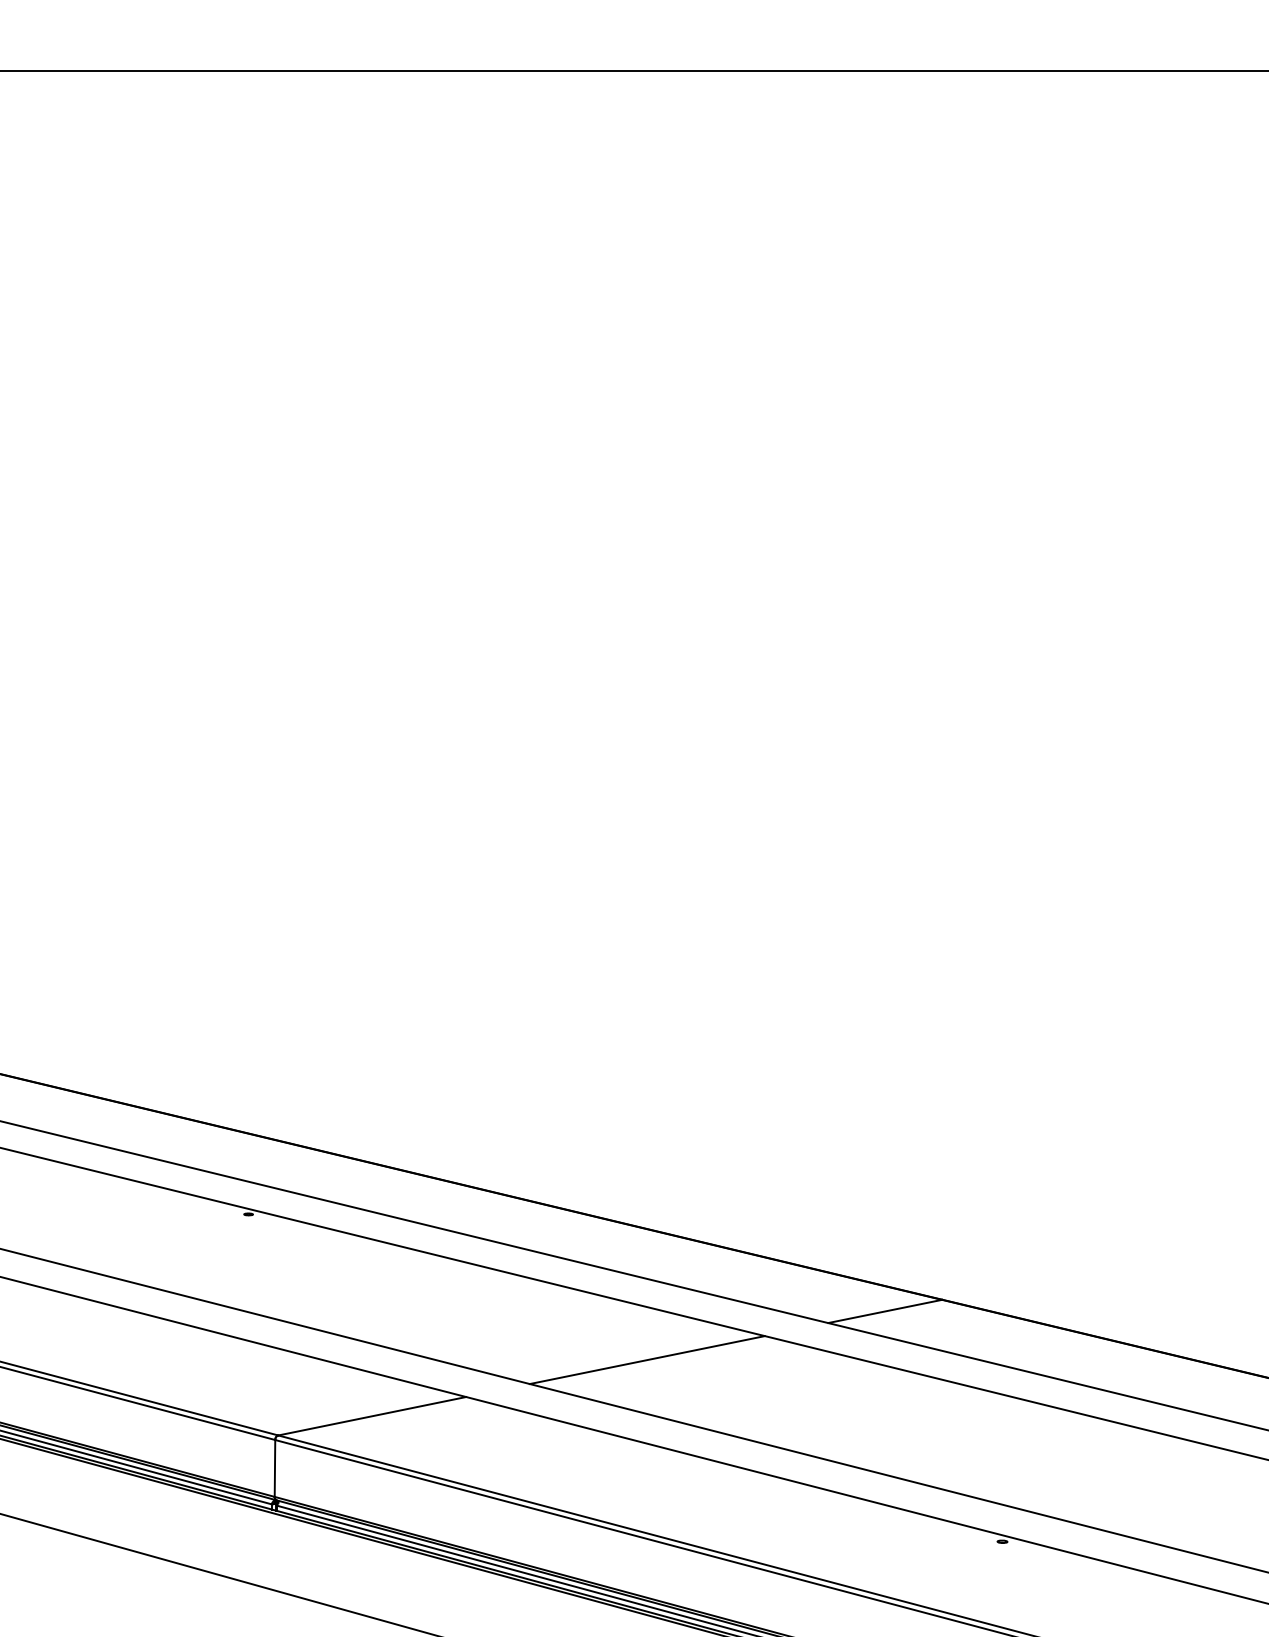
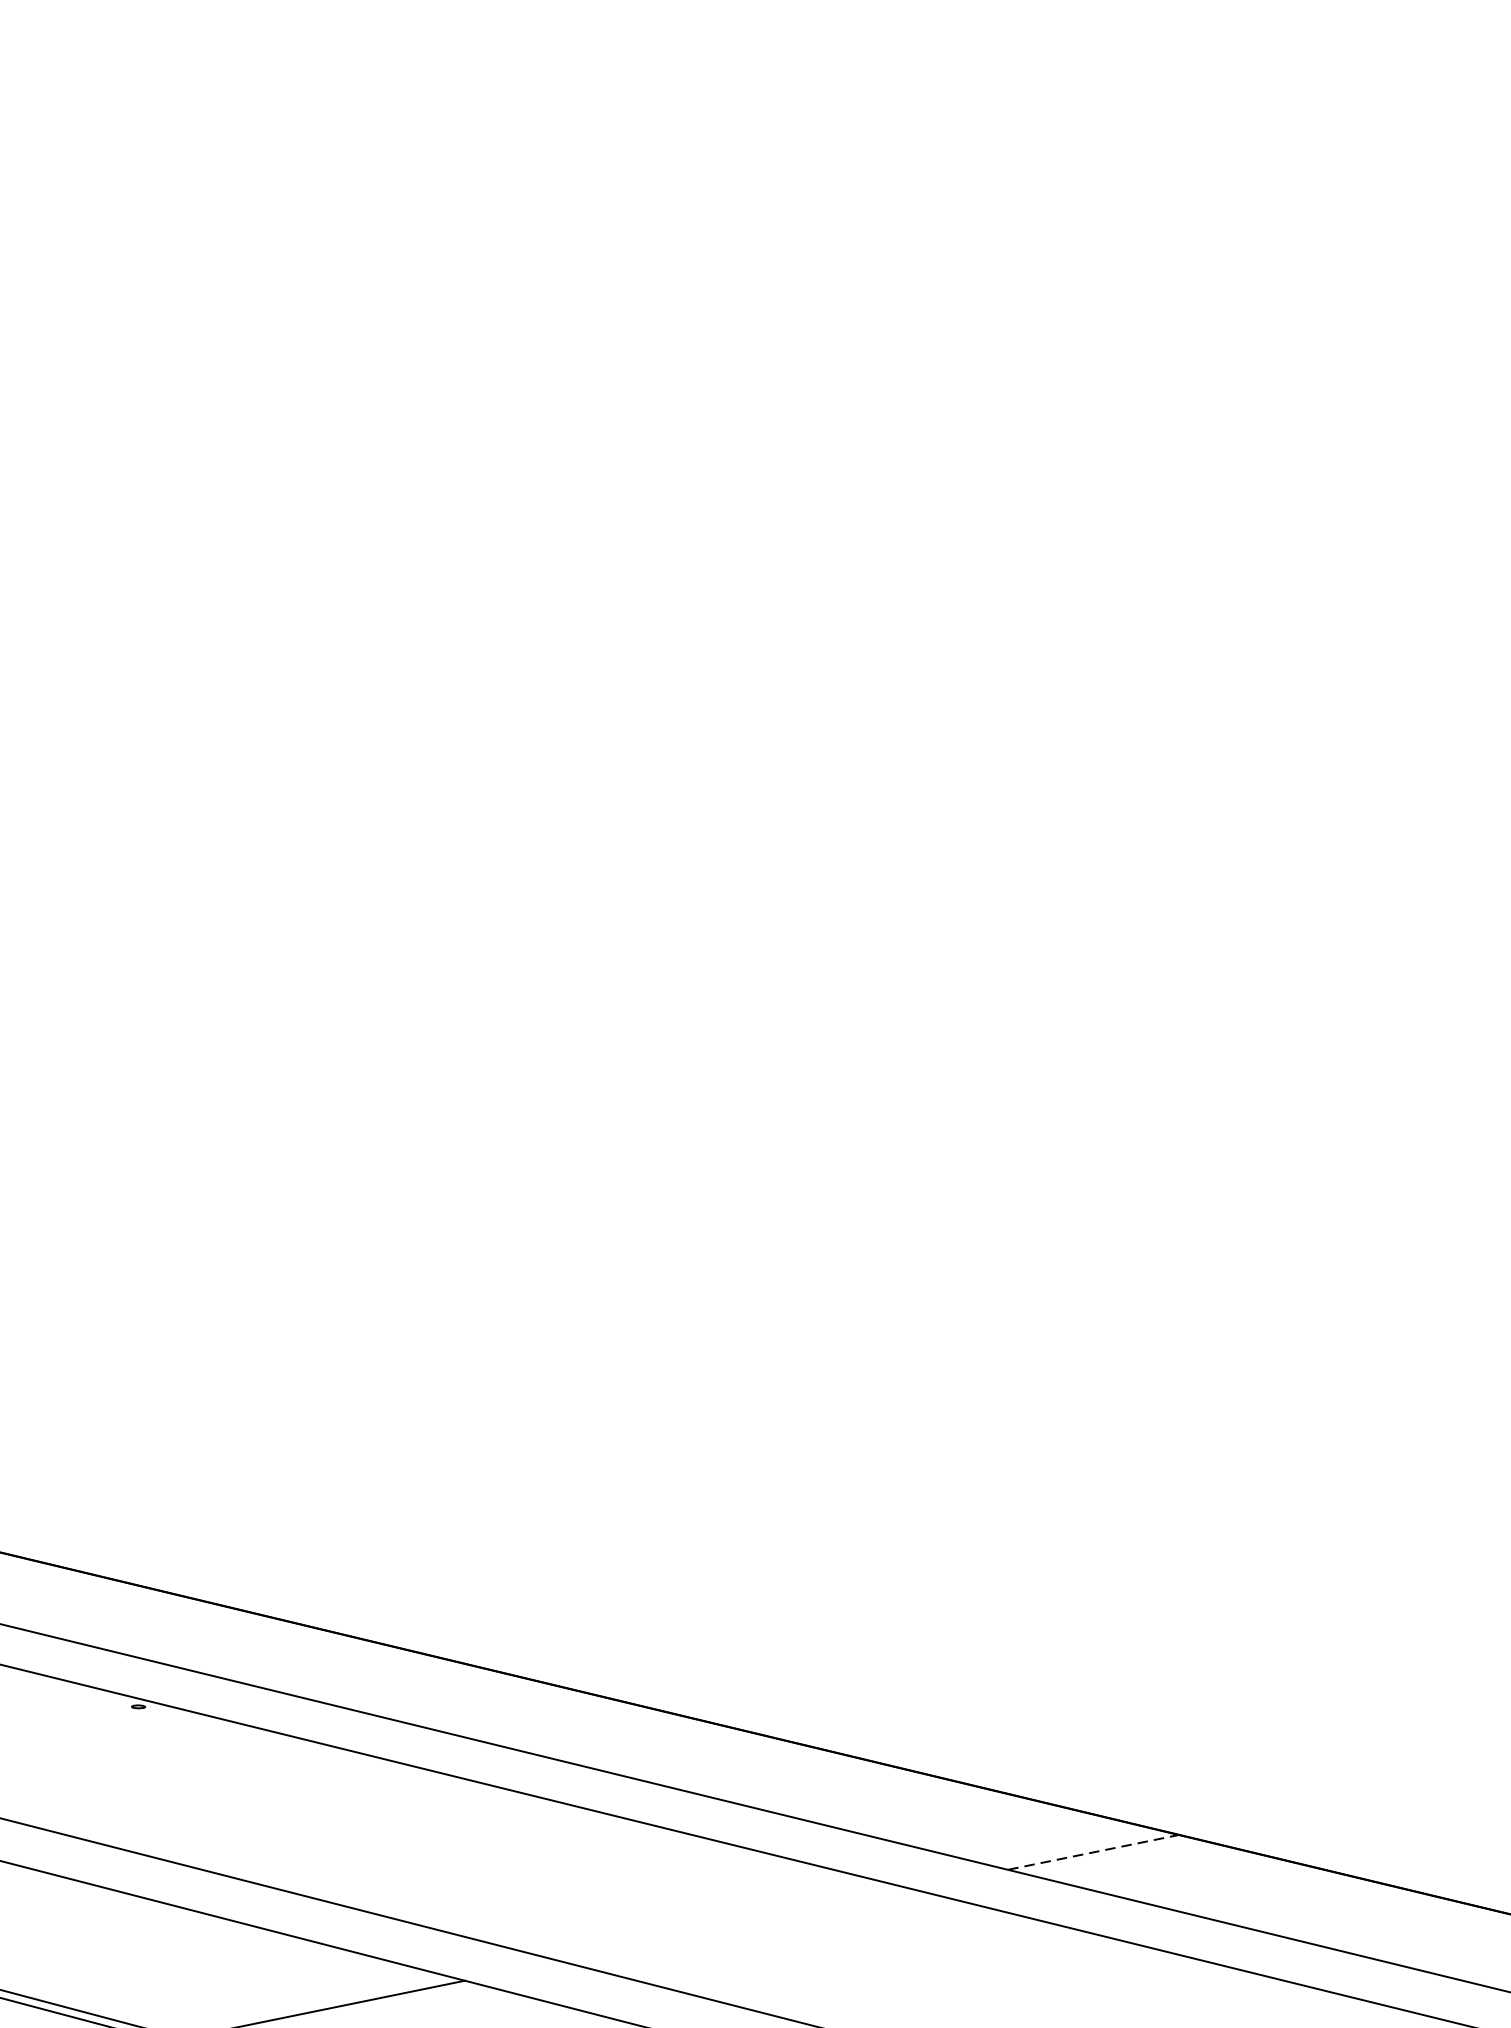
line: (885, 1311) -> (1093, 1852), solid -> dashed
line: (646, 1360) -> (735, 1925), removed

